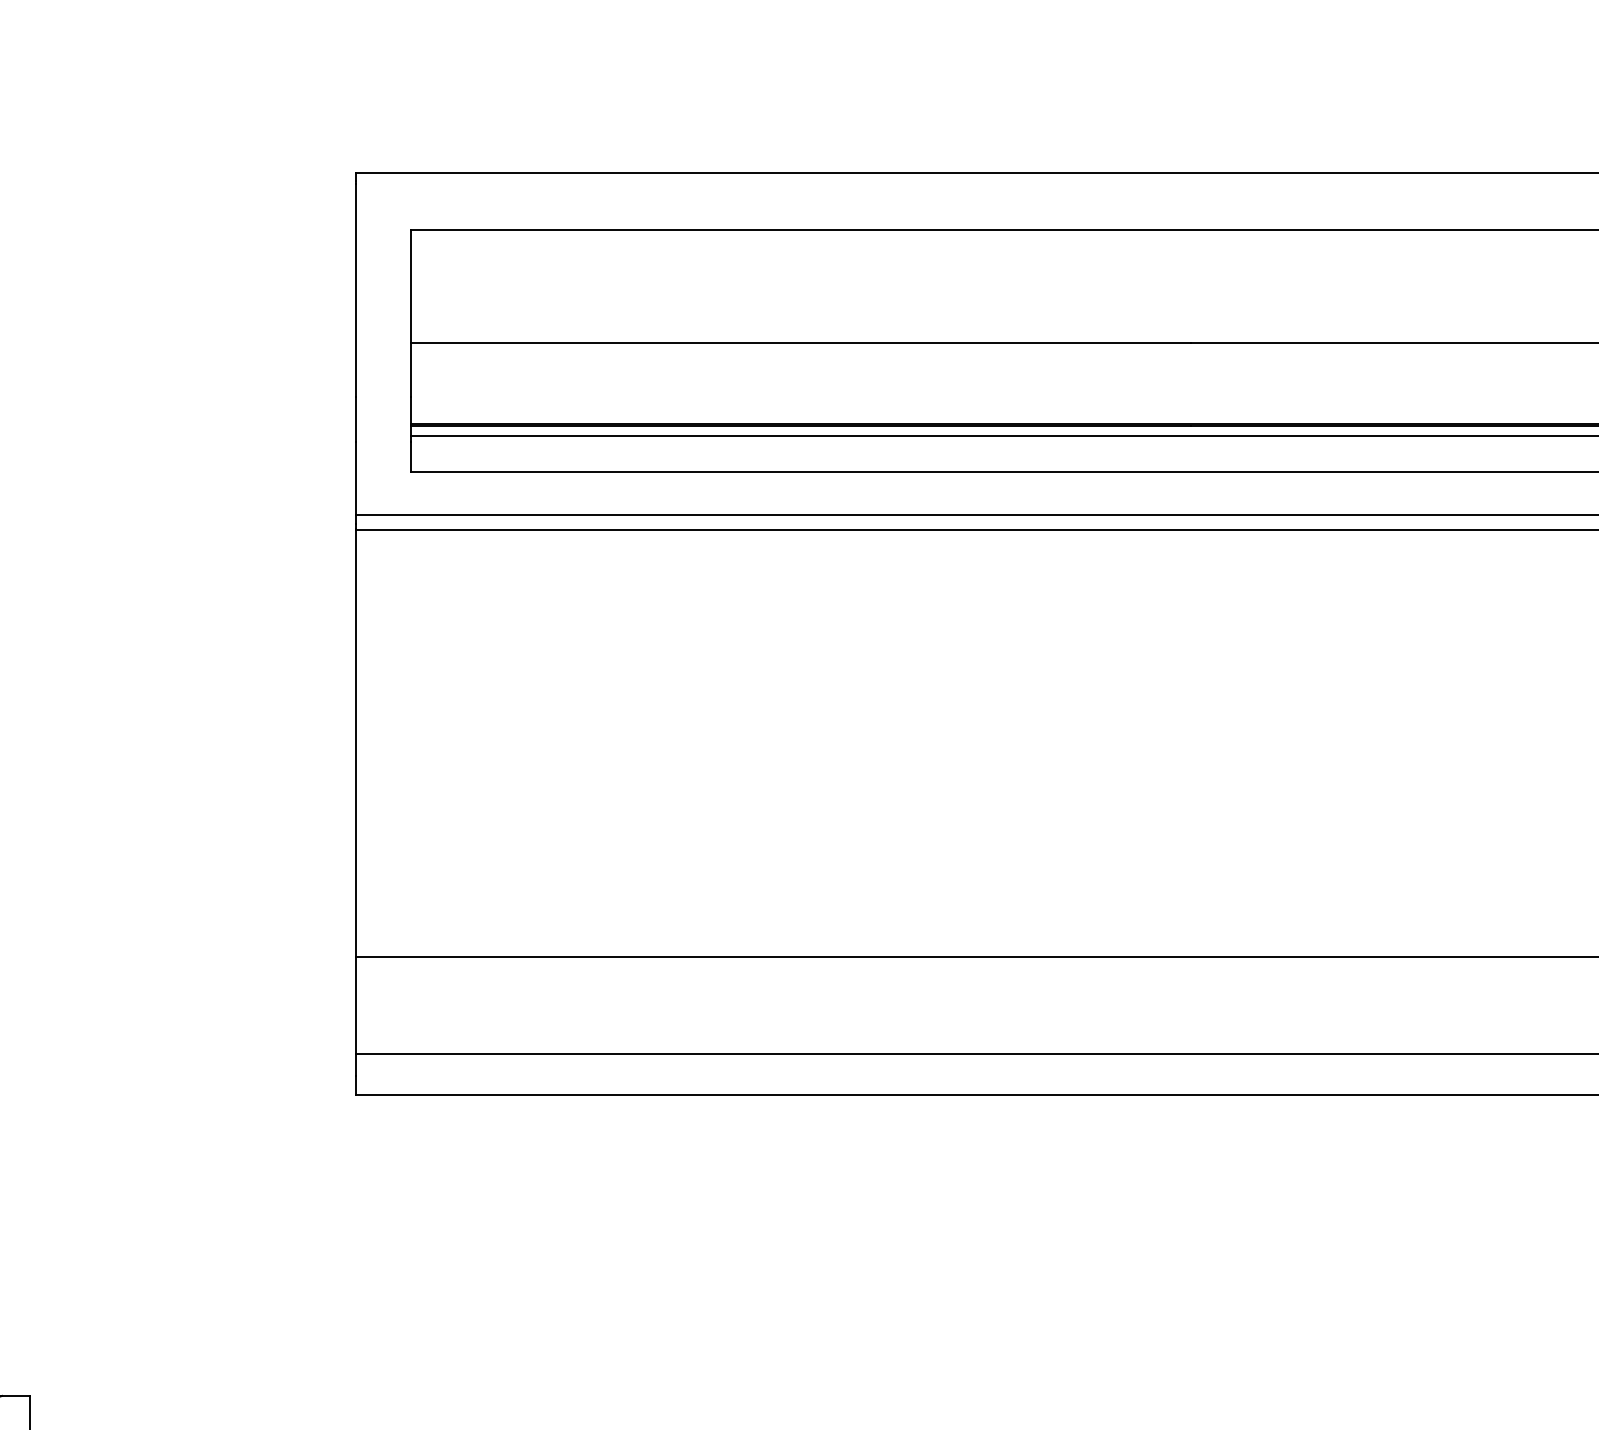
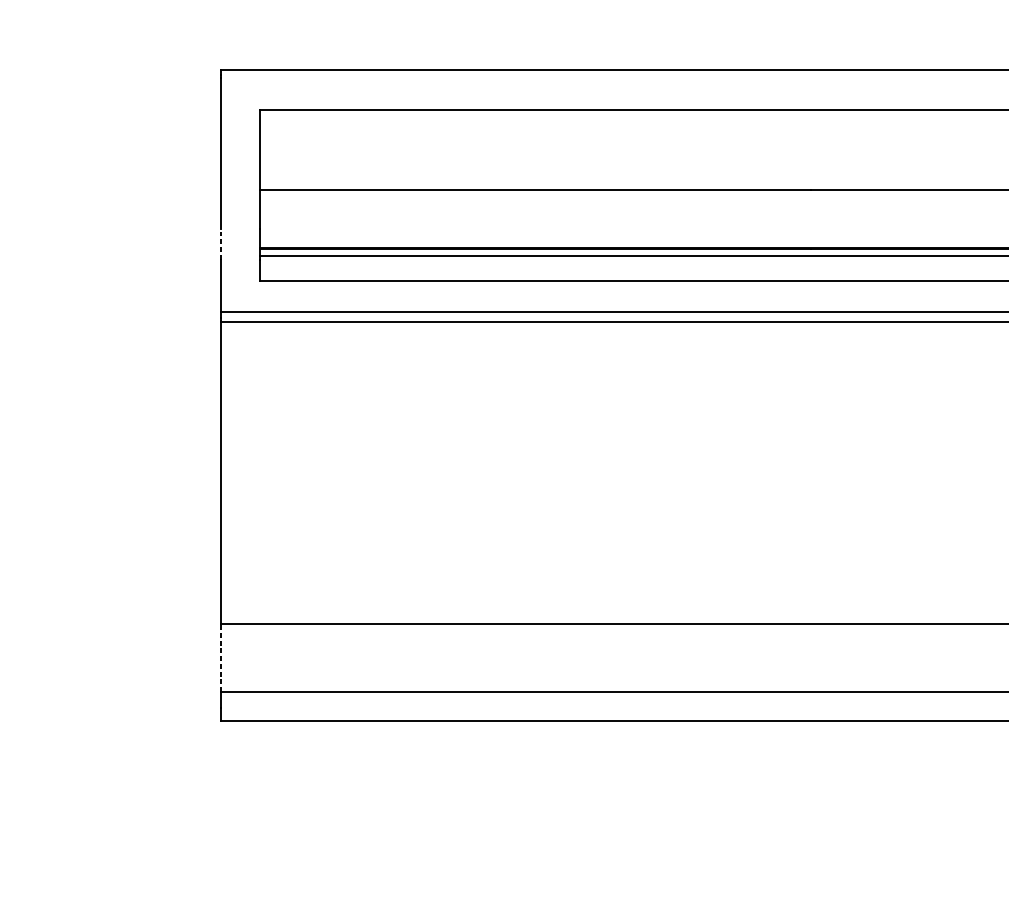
line: (356, 418) -> (221, 243), solid -> dashed
line: (356, 1004) -> (221, 657), solid -> dashed

